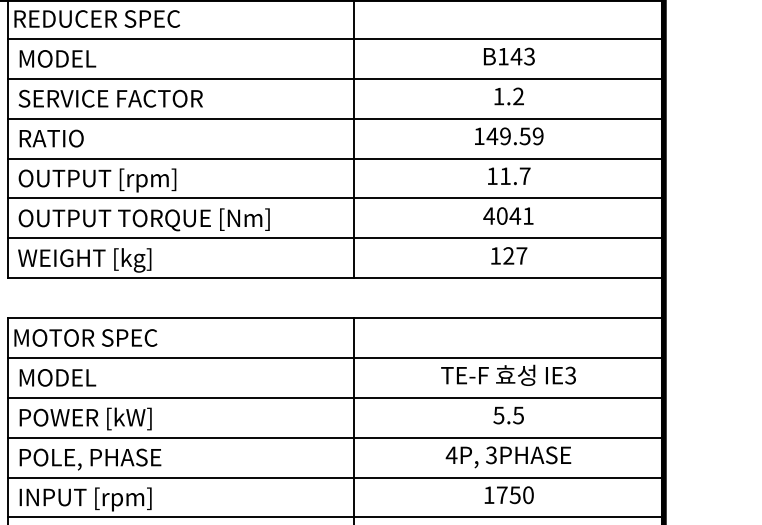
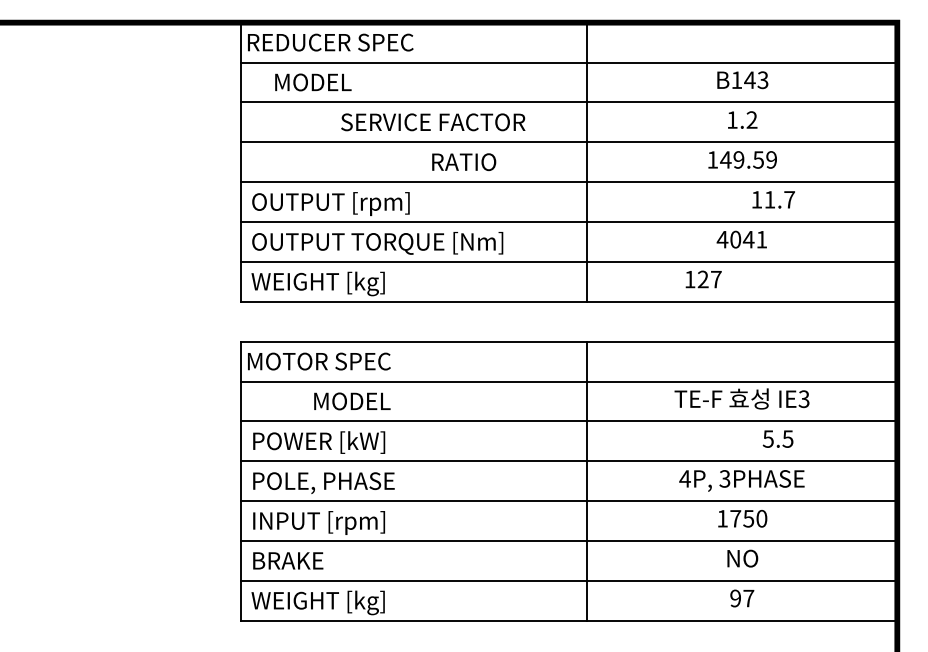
text: (58, 58) -> (313, 82), moved
text: (111, 98) -> (433, 122), moved
text: (52, 138) -> (464, 162), moved
text: (509, 175) -> (773, 199), moved
text: (509, 255) -> (703, 279), moved
text: (58, 377) -> (352, 401), moved
text: (508, 414) -> (777, 438), moved

